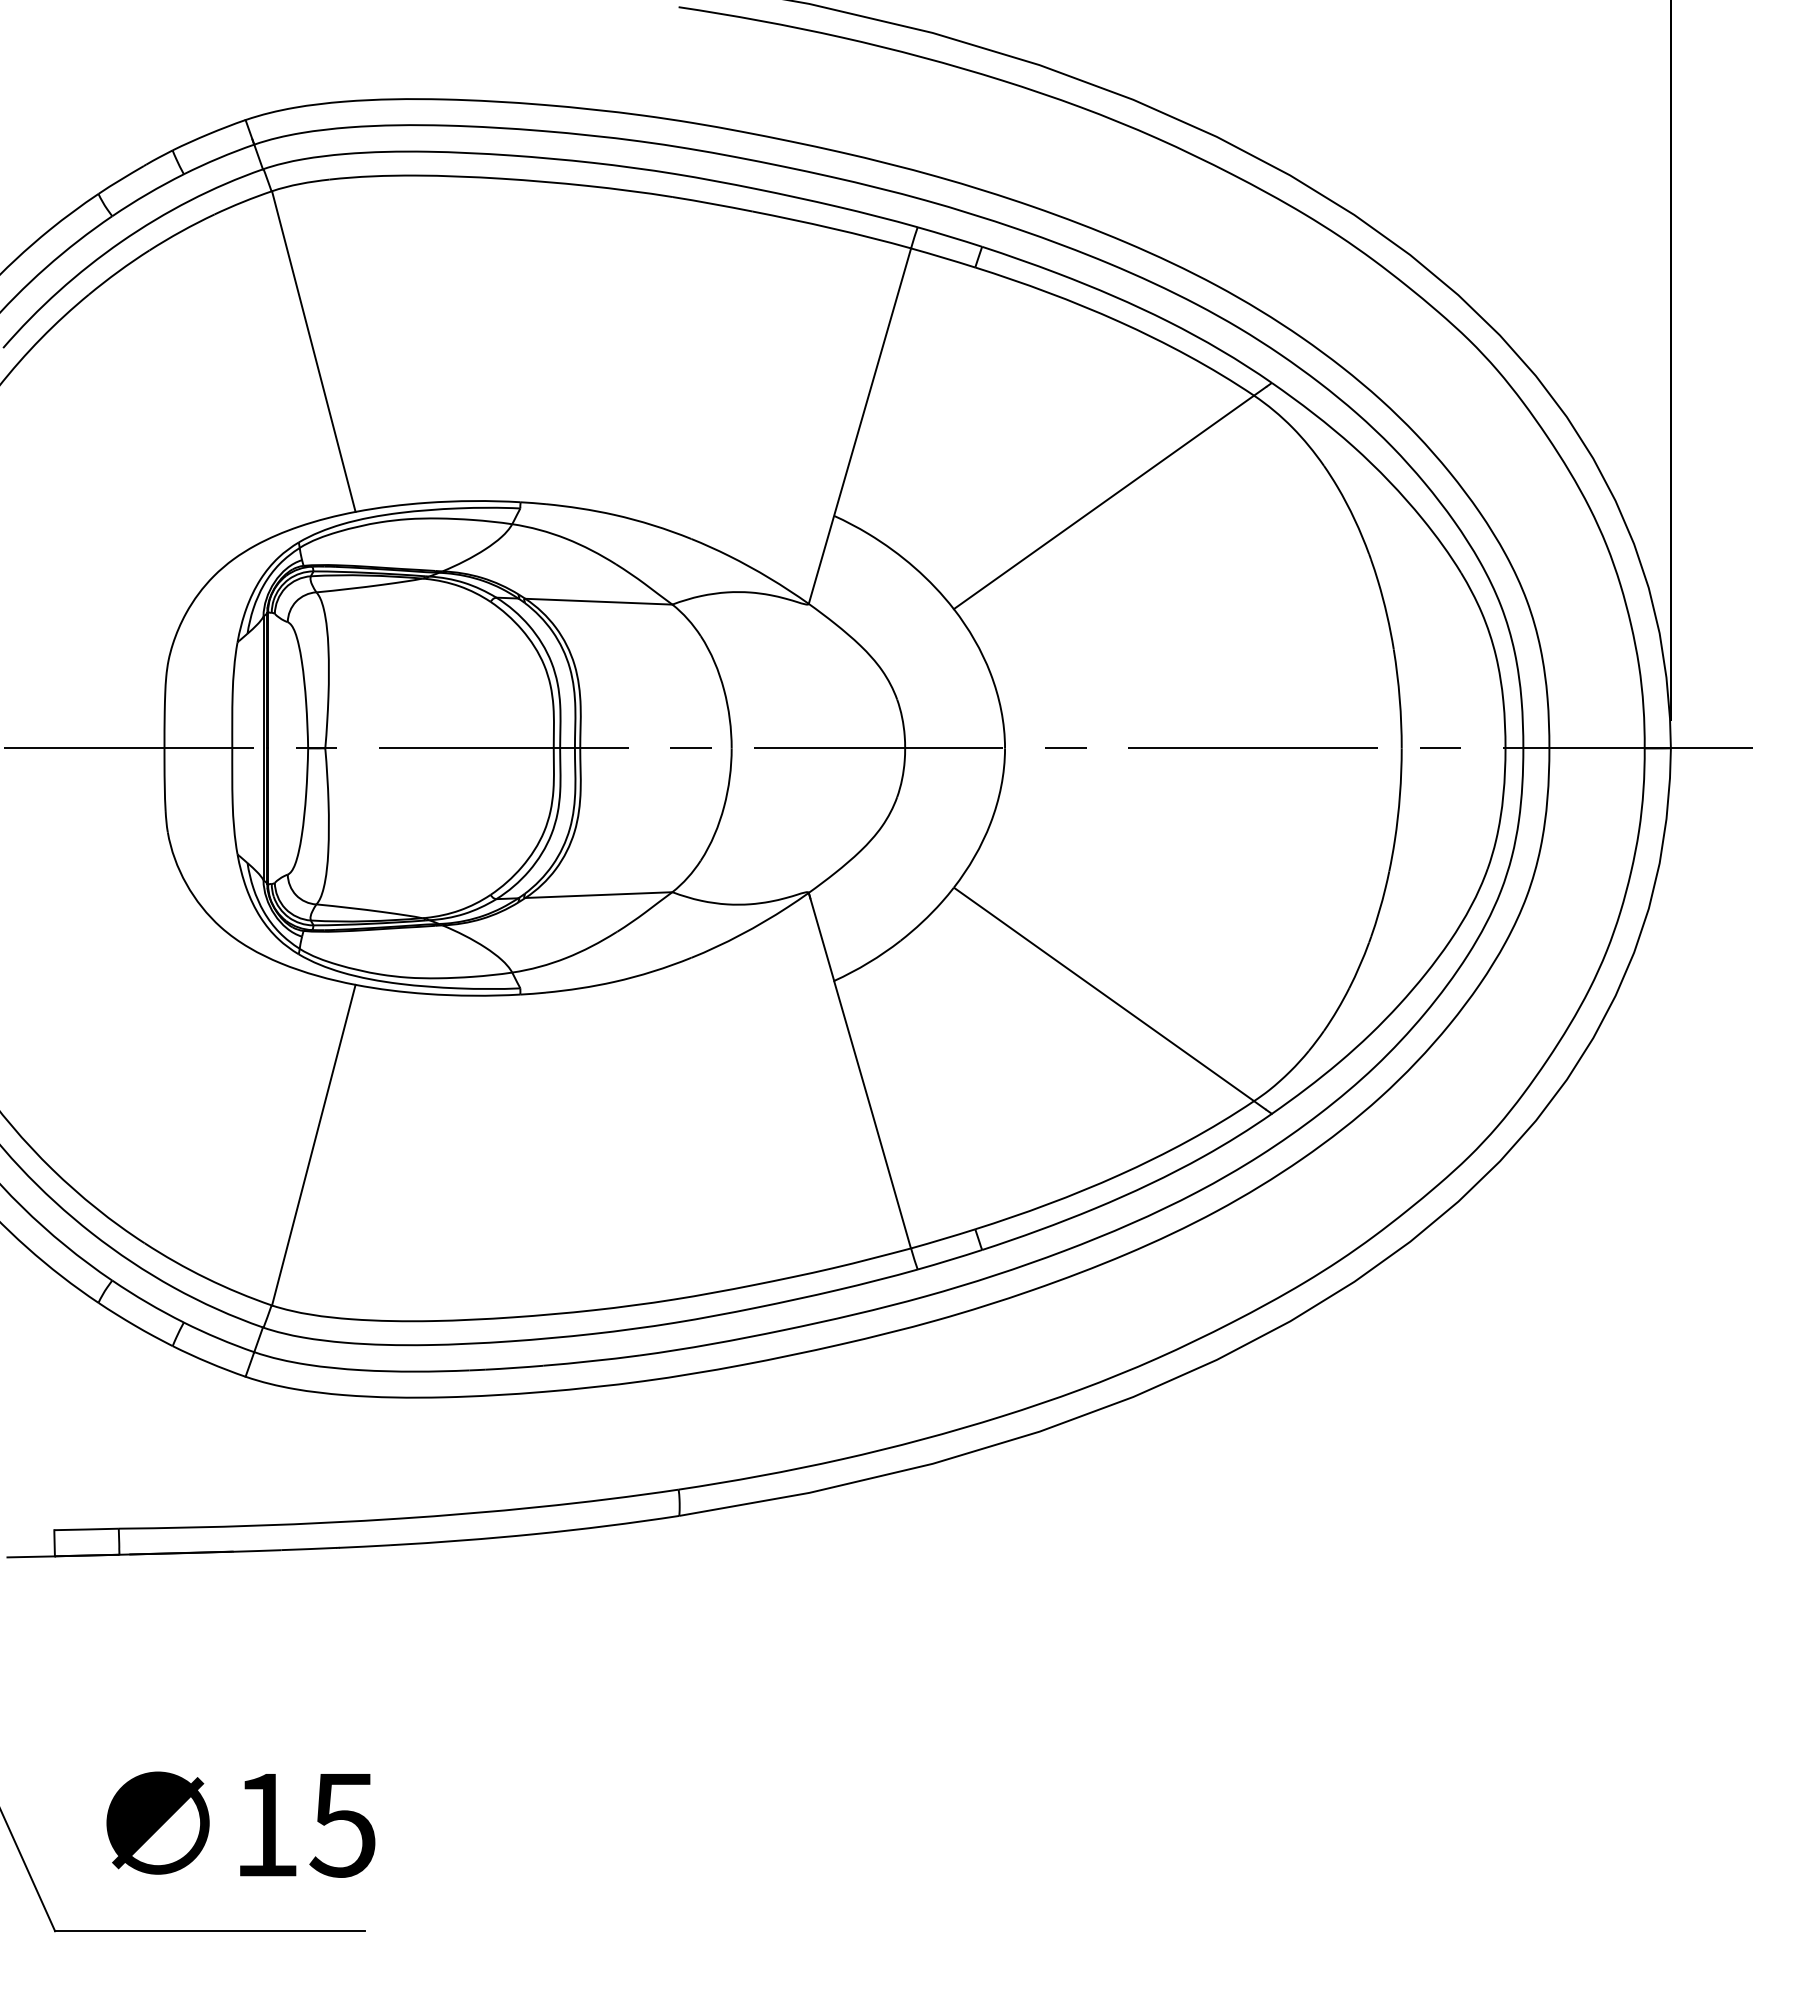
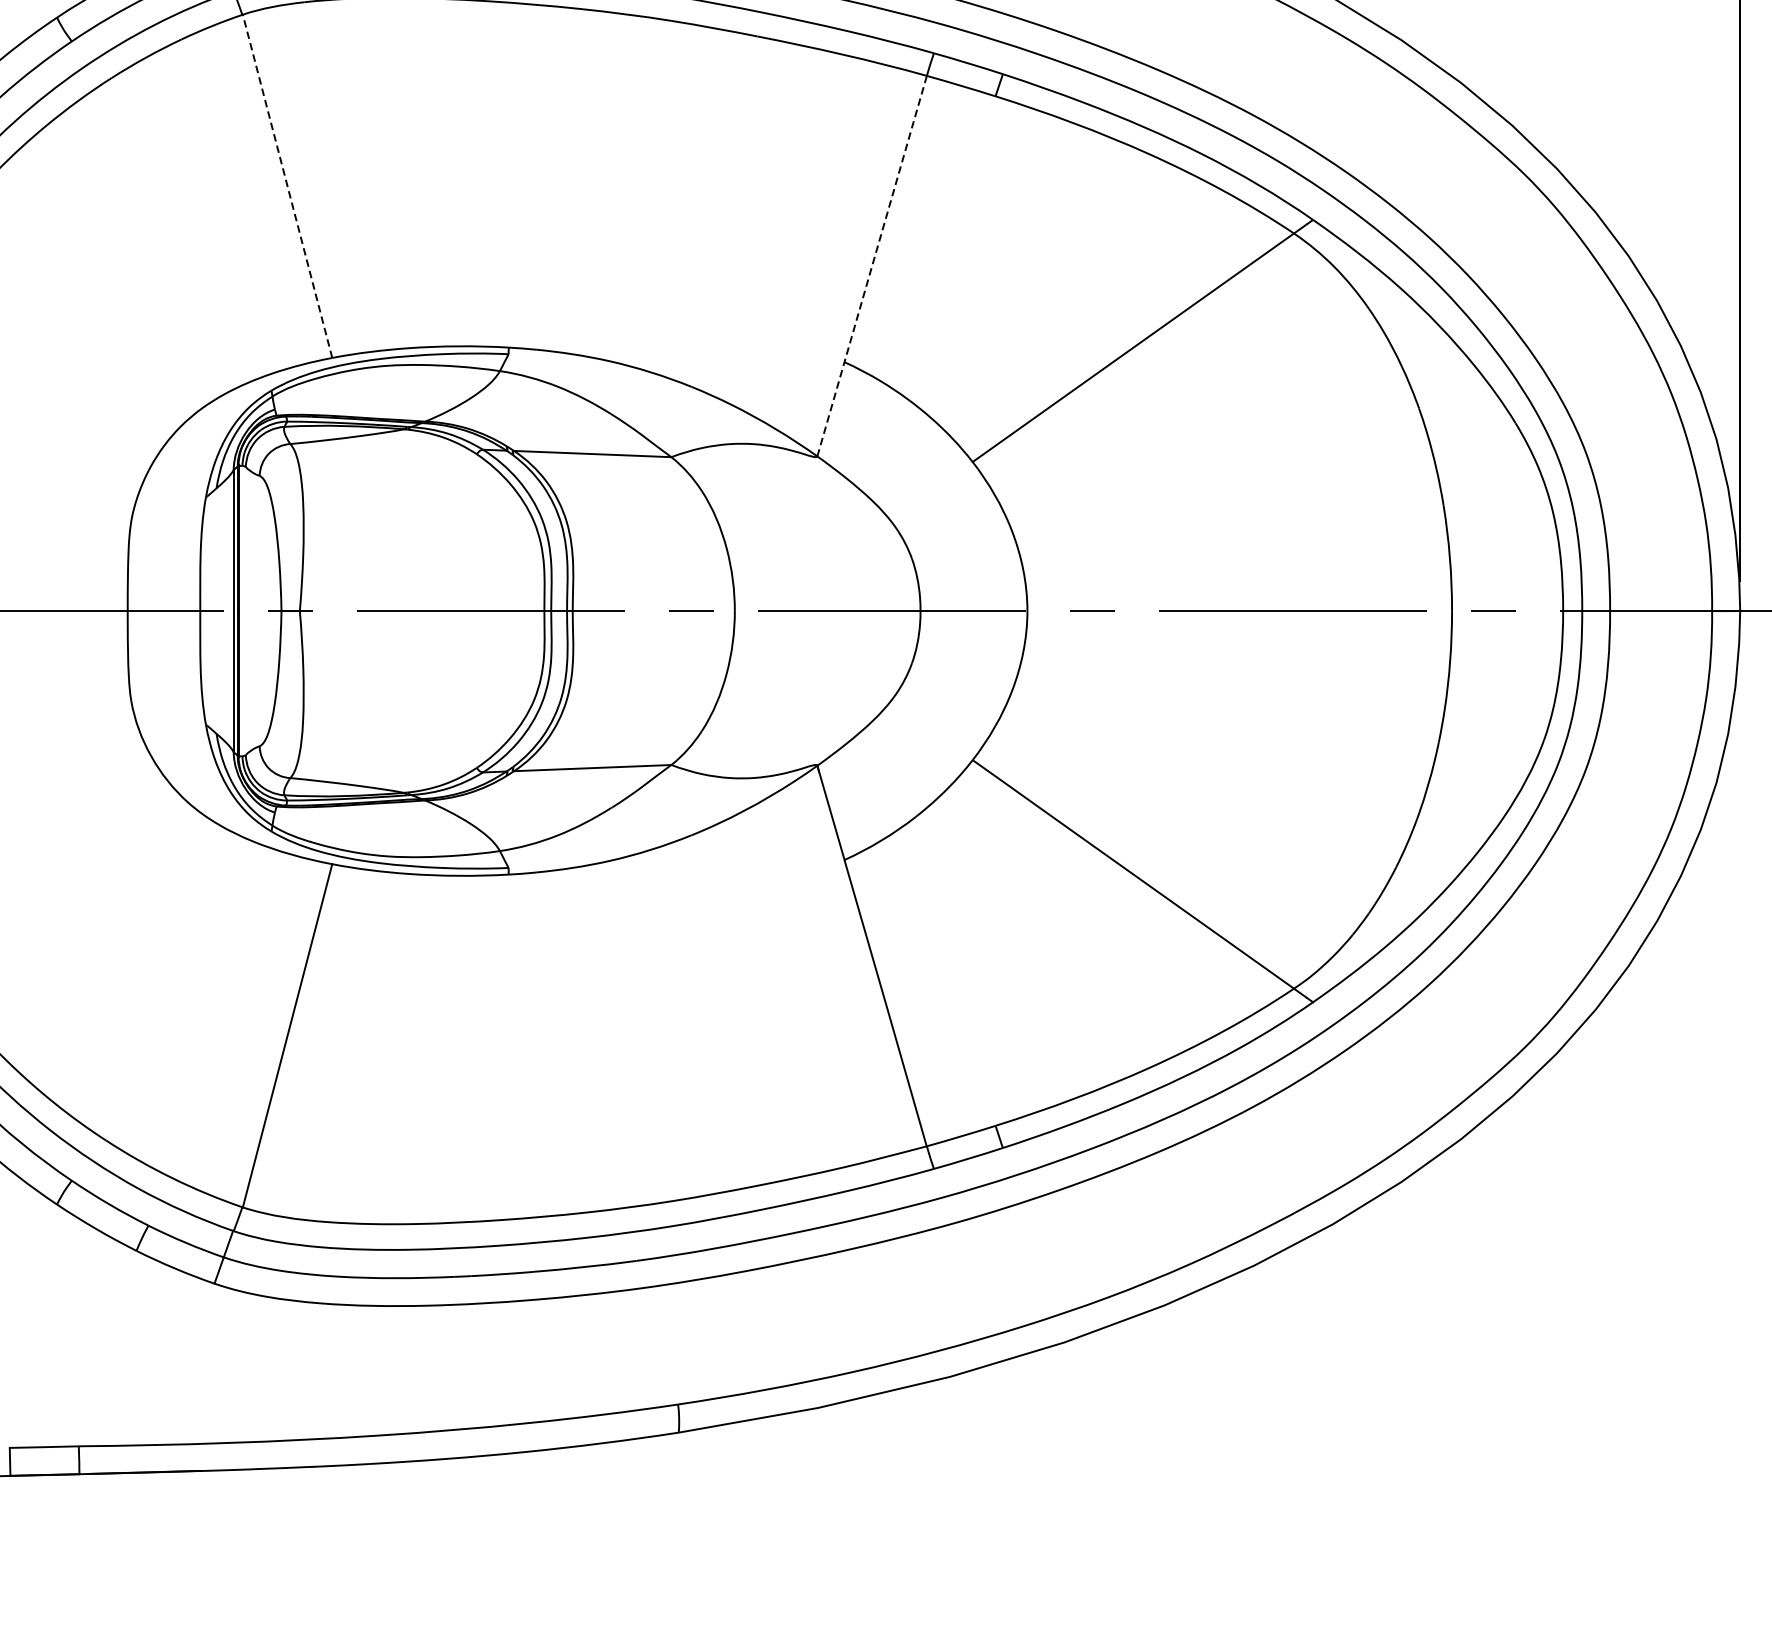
line: (313, 351) -> (287, 186), solid -> dashed
line: (859, 426) -> (871, 266), solid -> dashed

